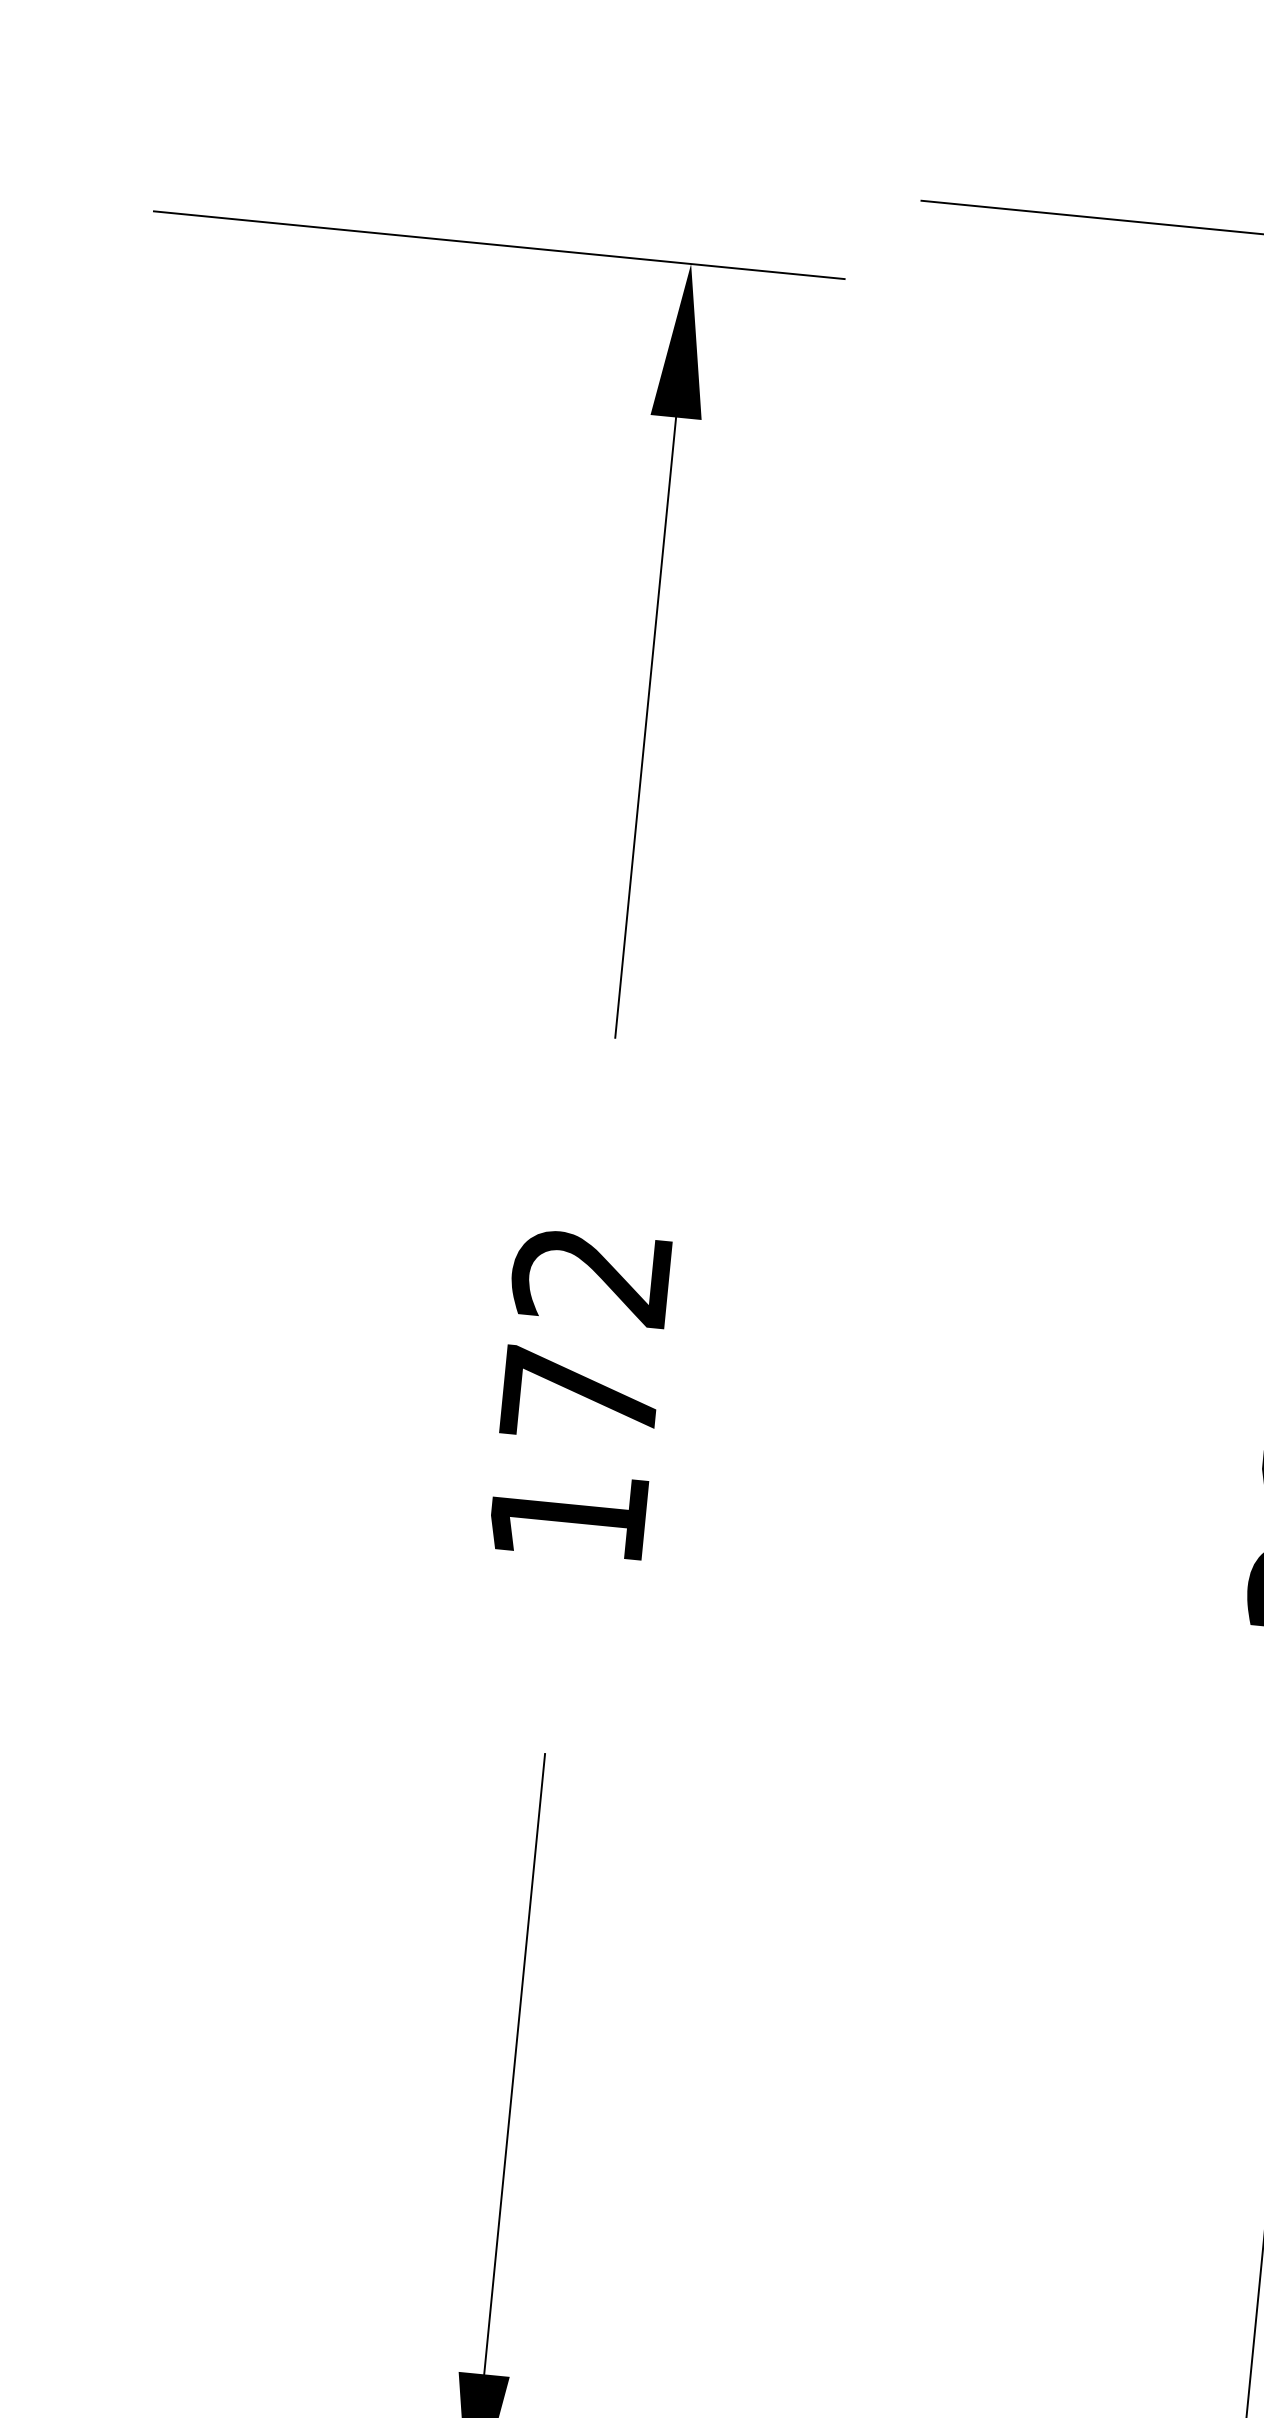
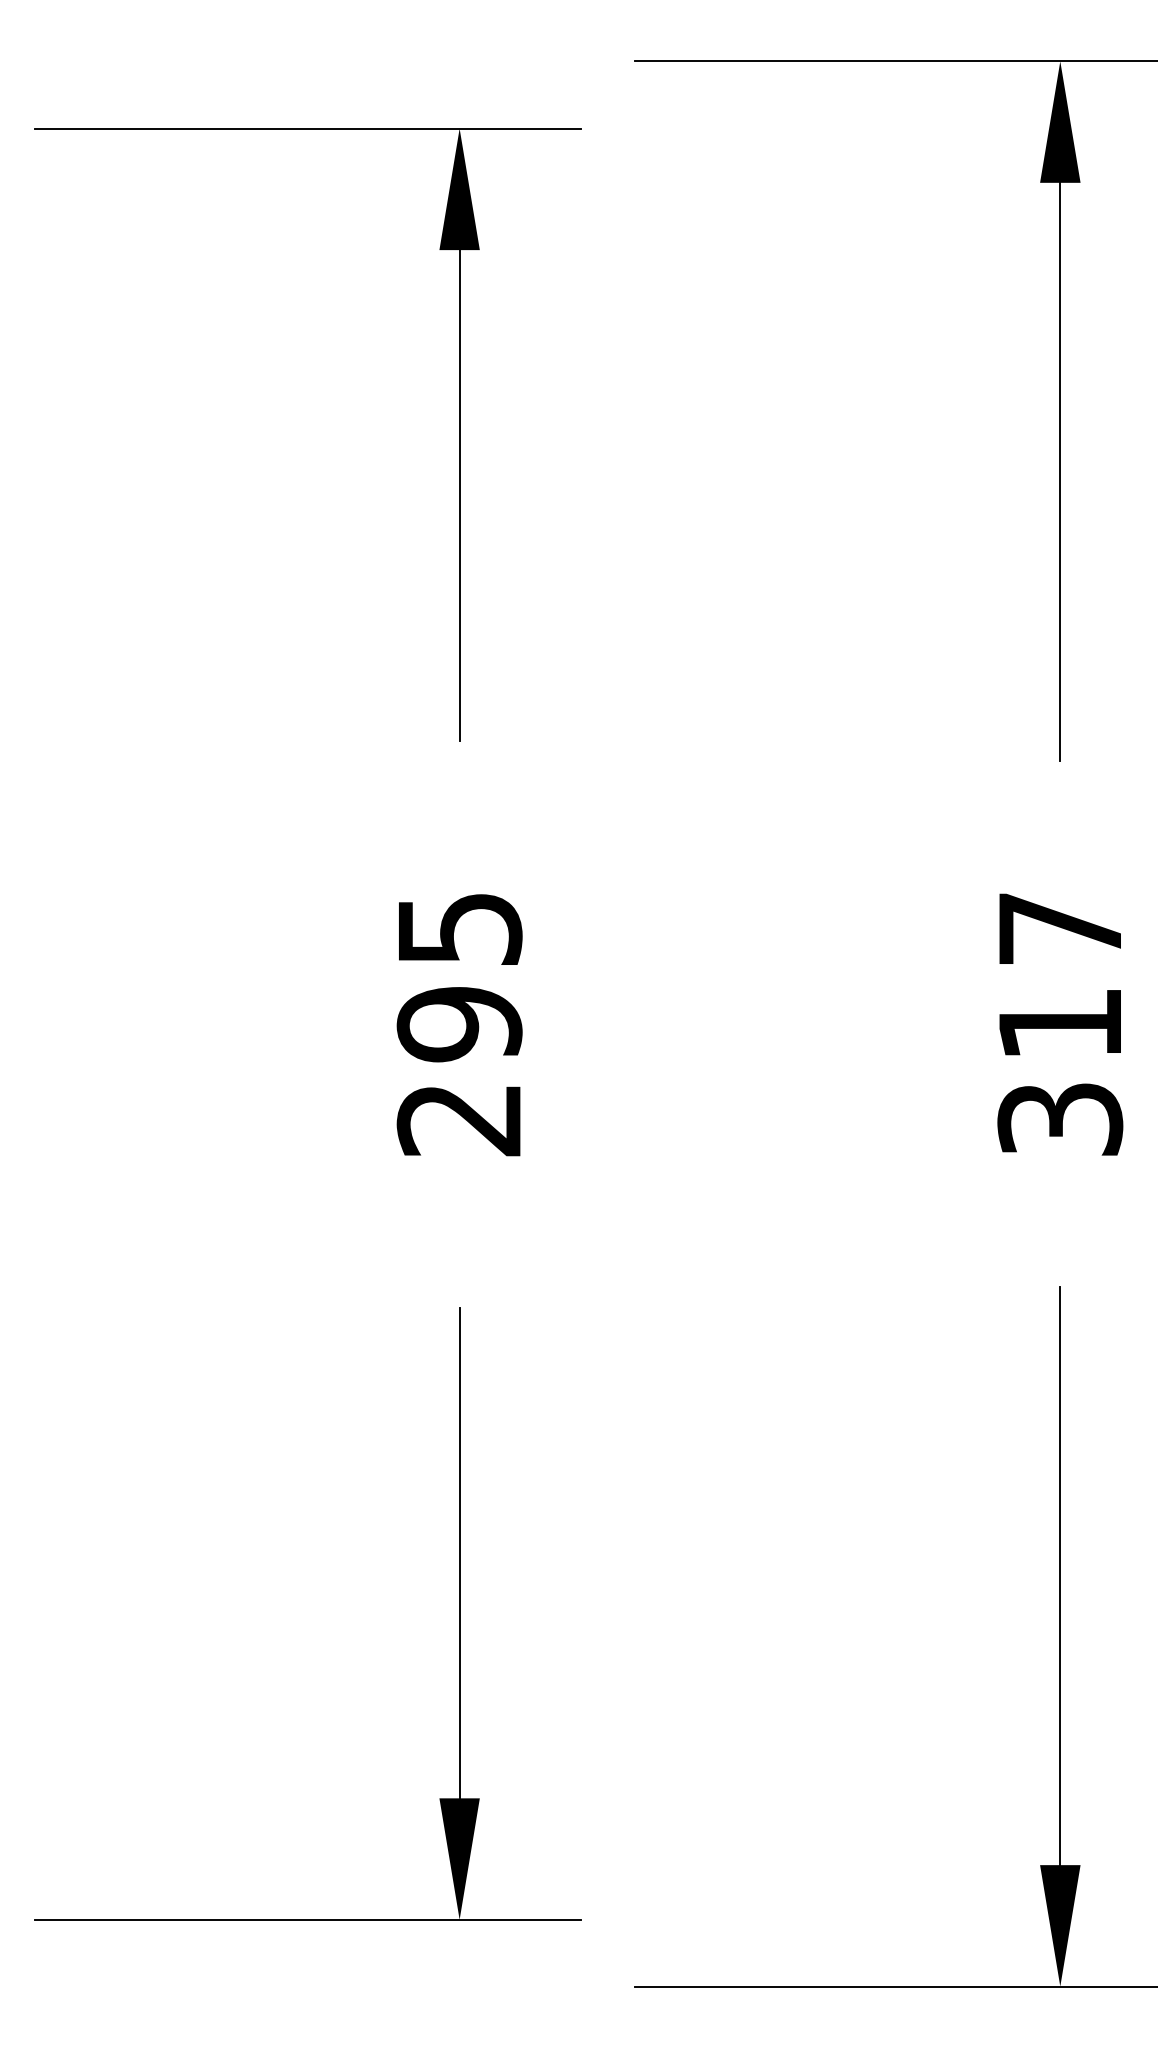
text: (579, 1397) -> (459, 1025), 172 -> 295

